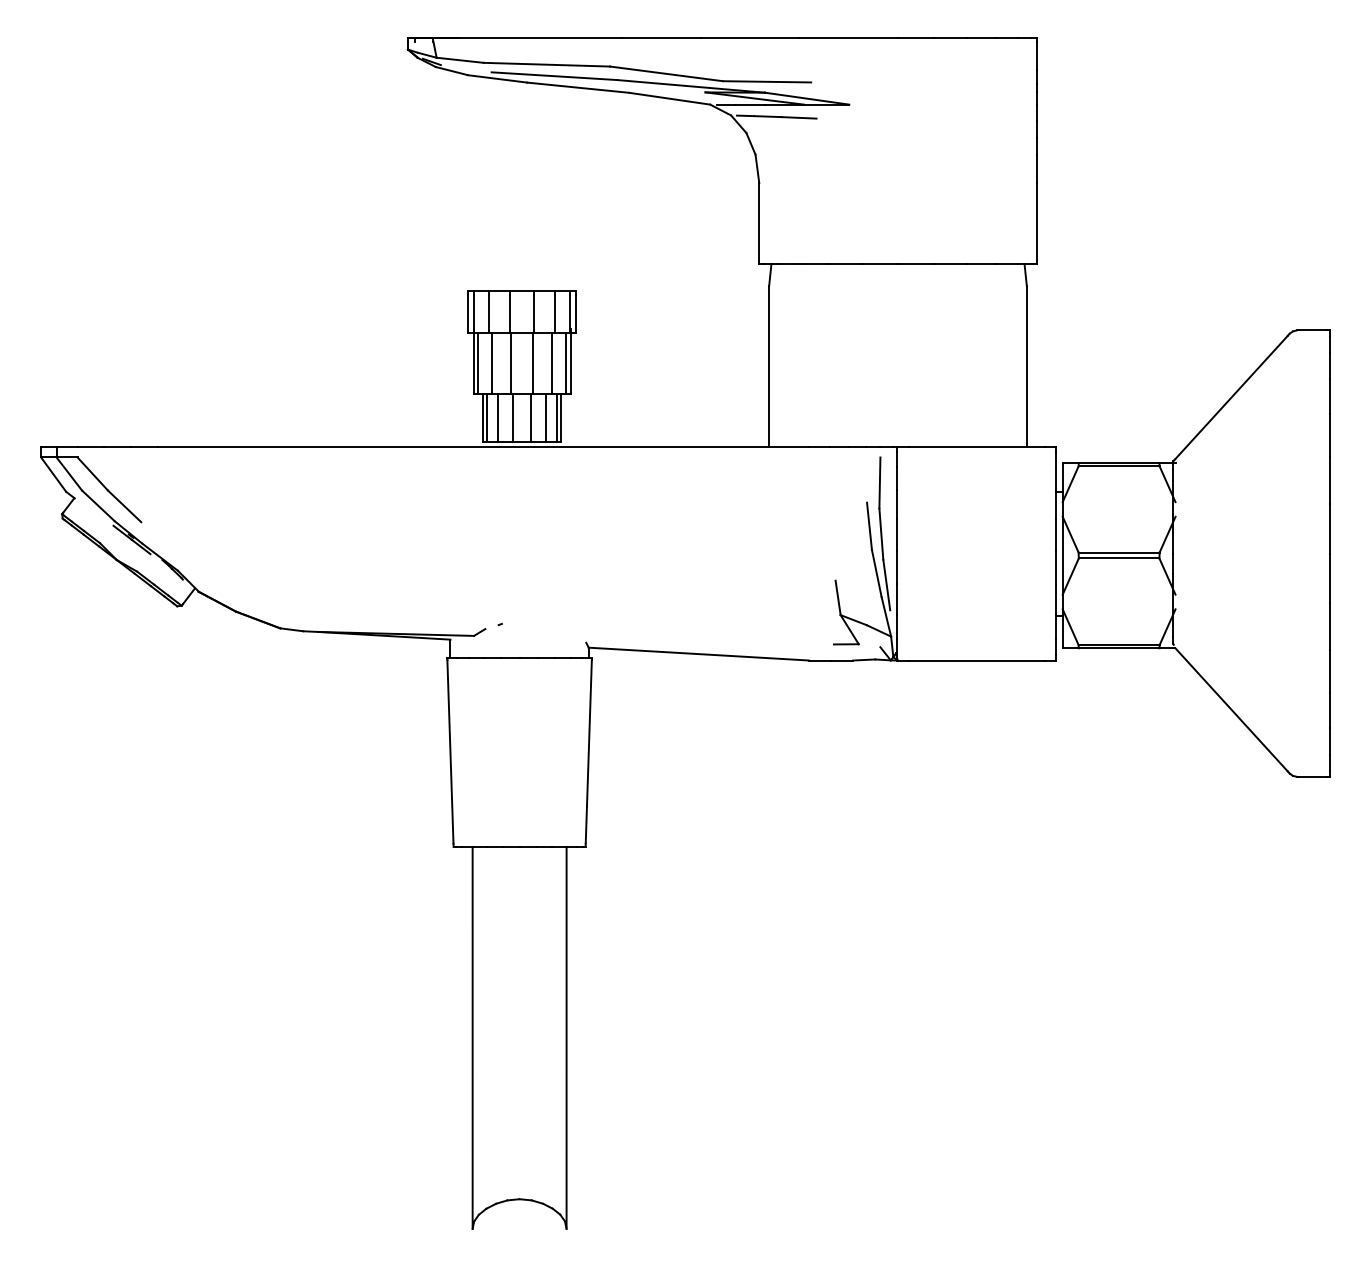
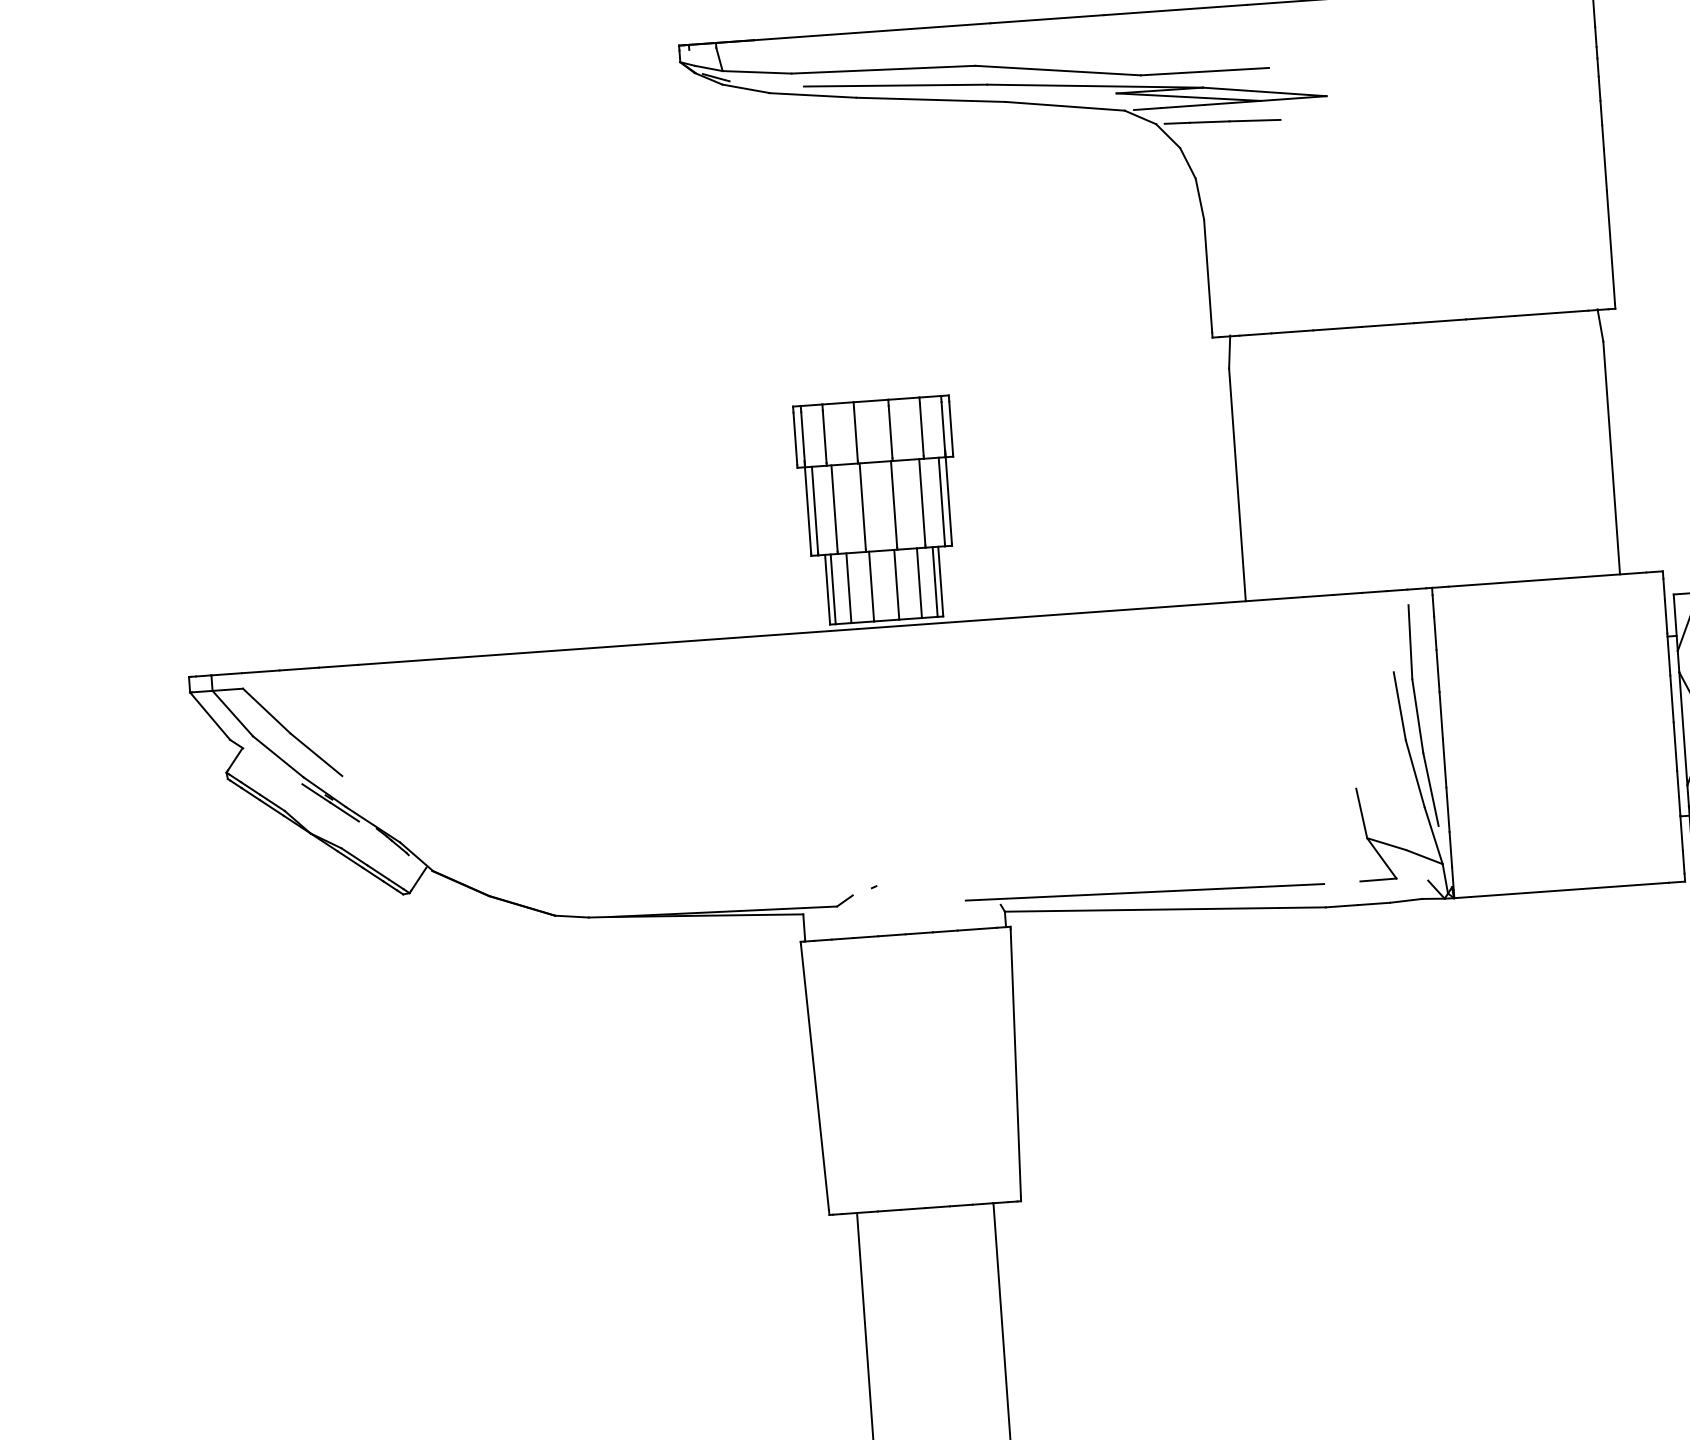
line: (685, 641) -> (1144, 892), added

